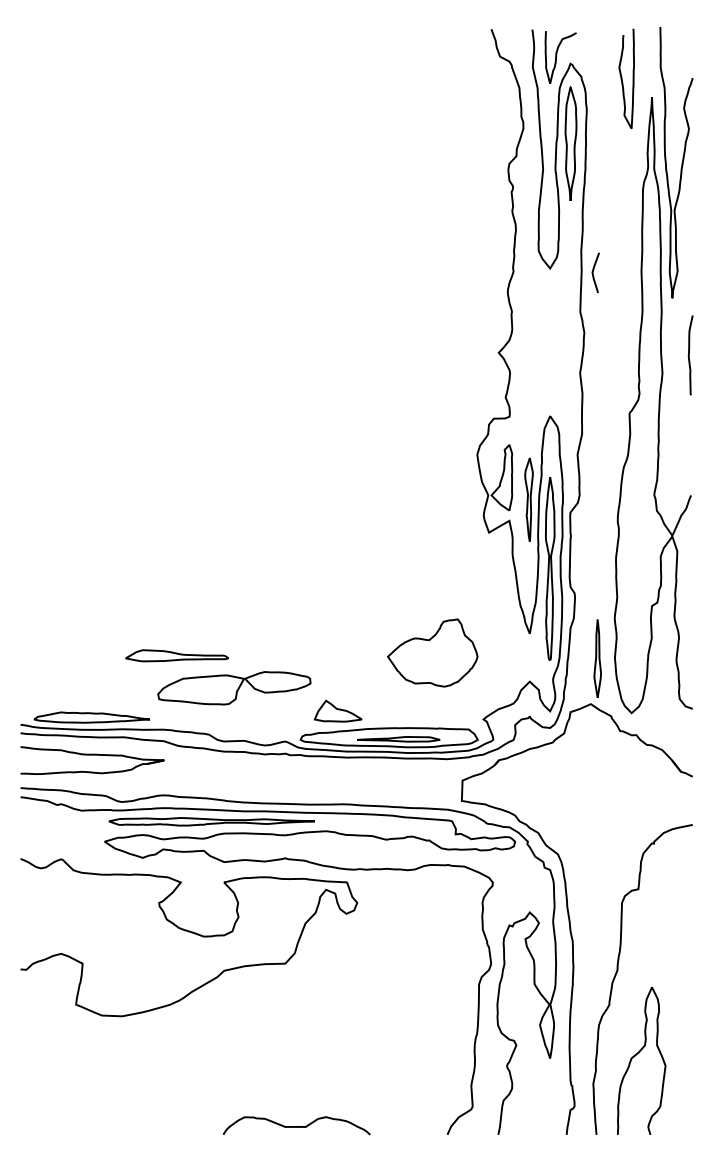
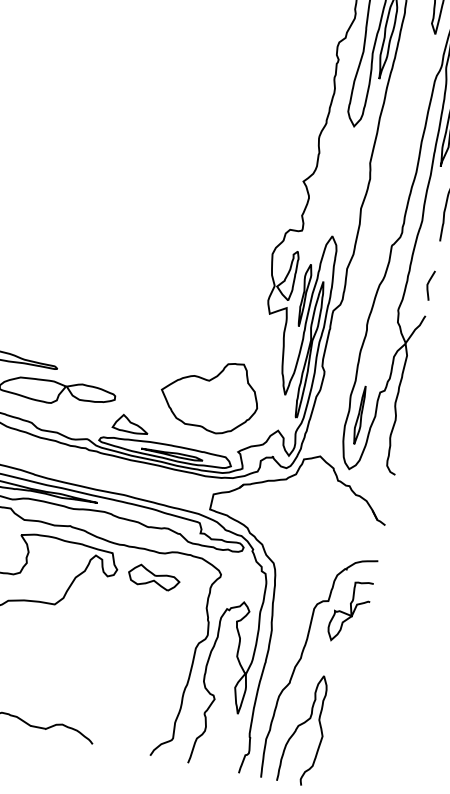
curve: (593, 272) -> (428, 284), moved
part: (432, 652) -> (210, 394), size x1.43
part: (597, 658) -> (359, 415), moved
curve: (669, 897) -> (350, 611), added
part: (406, 903) -> (153, 577), added

